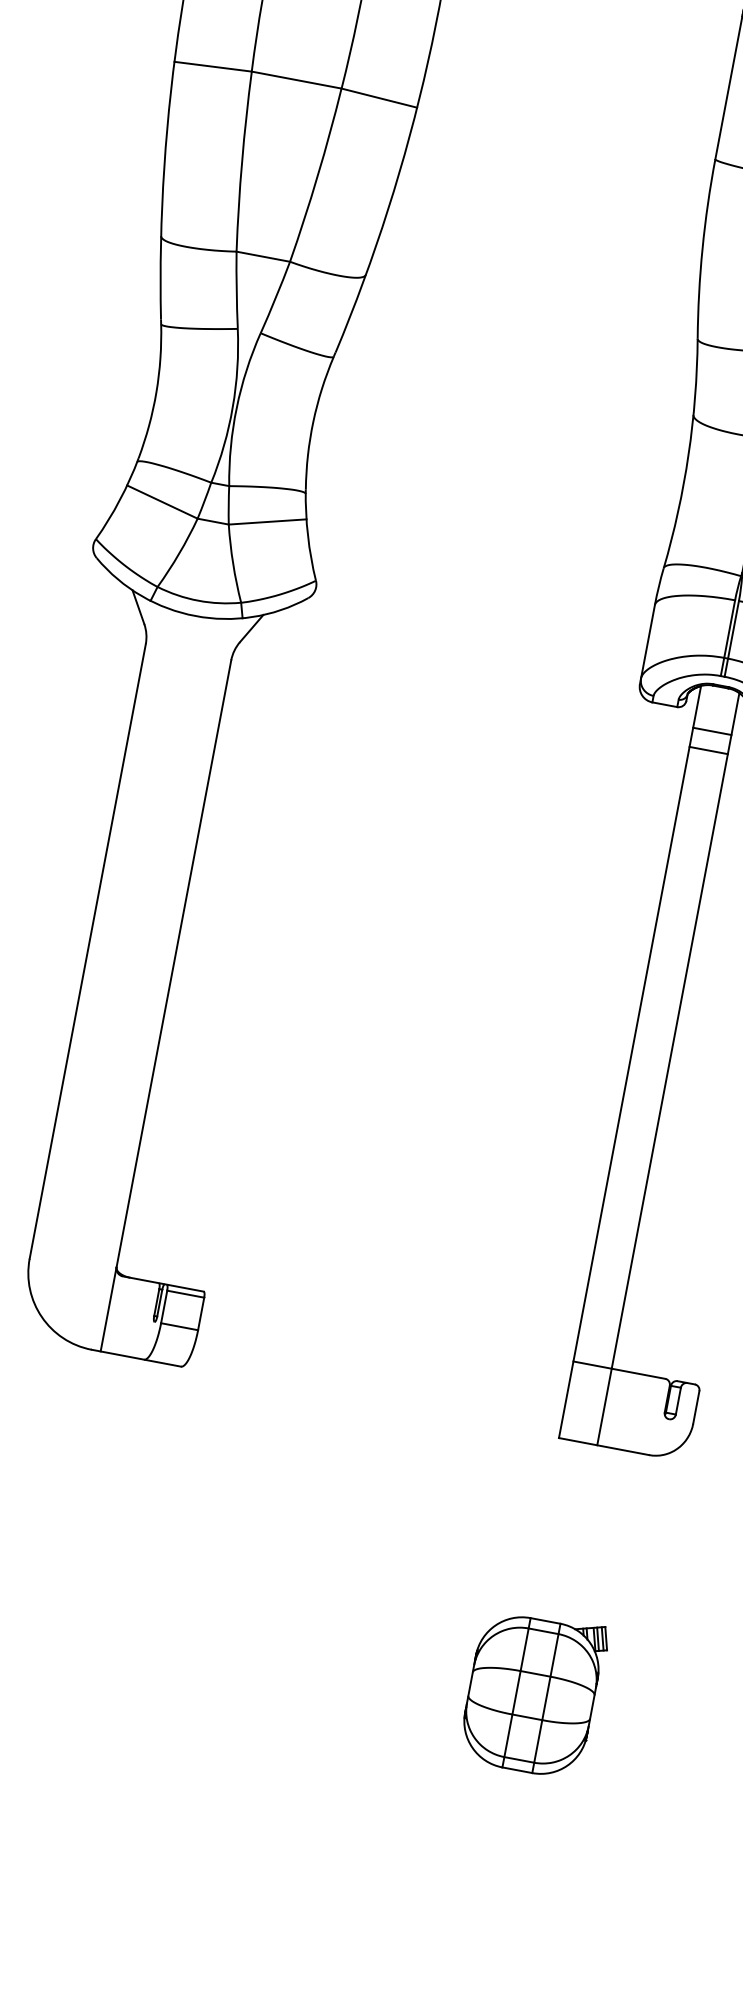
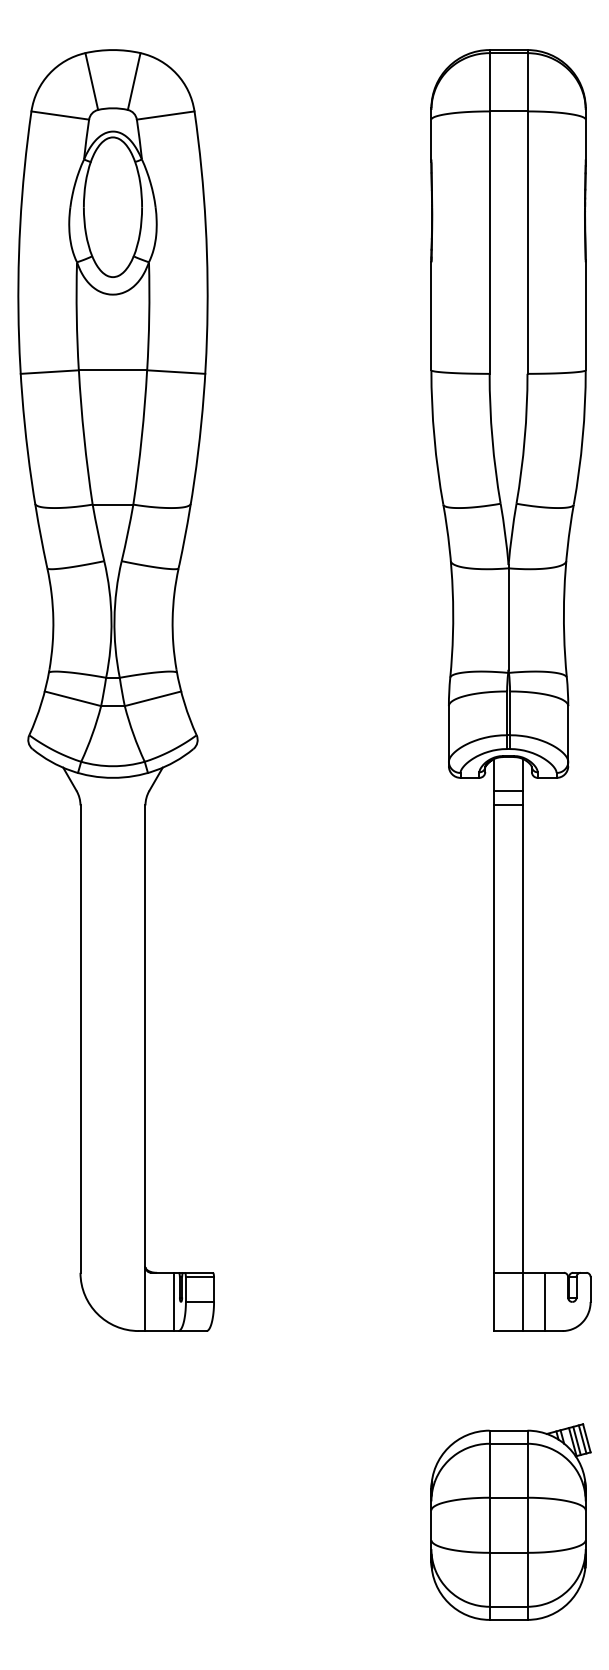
line: (144, 1319) -> (173, 1301), added
line: (632, 1411) -> (544, 1301), added
part: (533, 1692) -> (510, 1521), size x1.67

